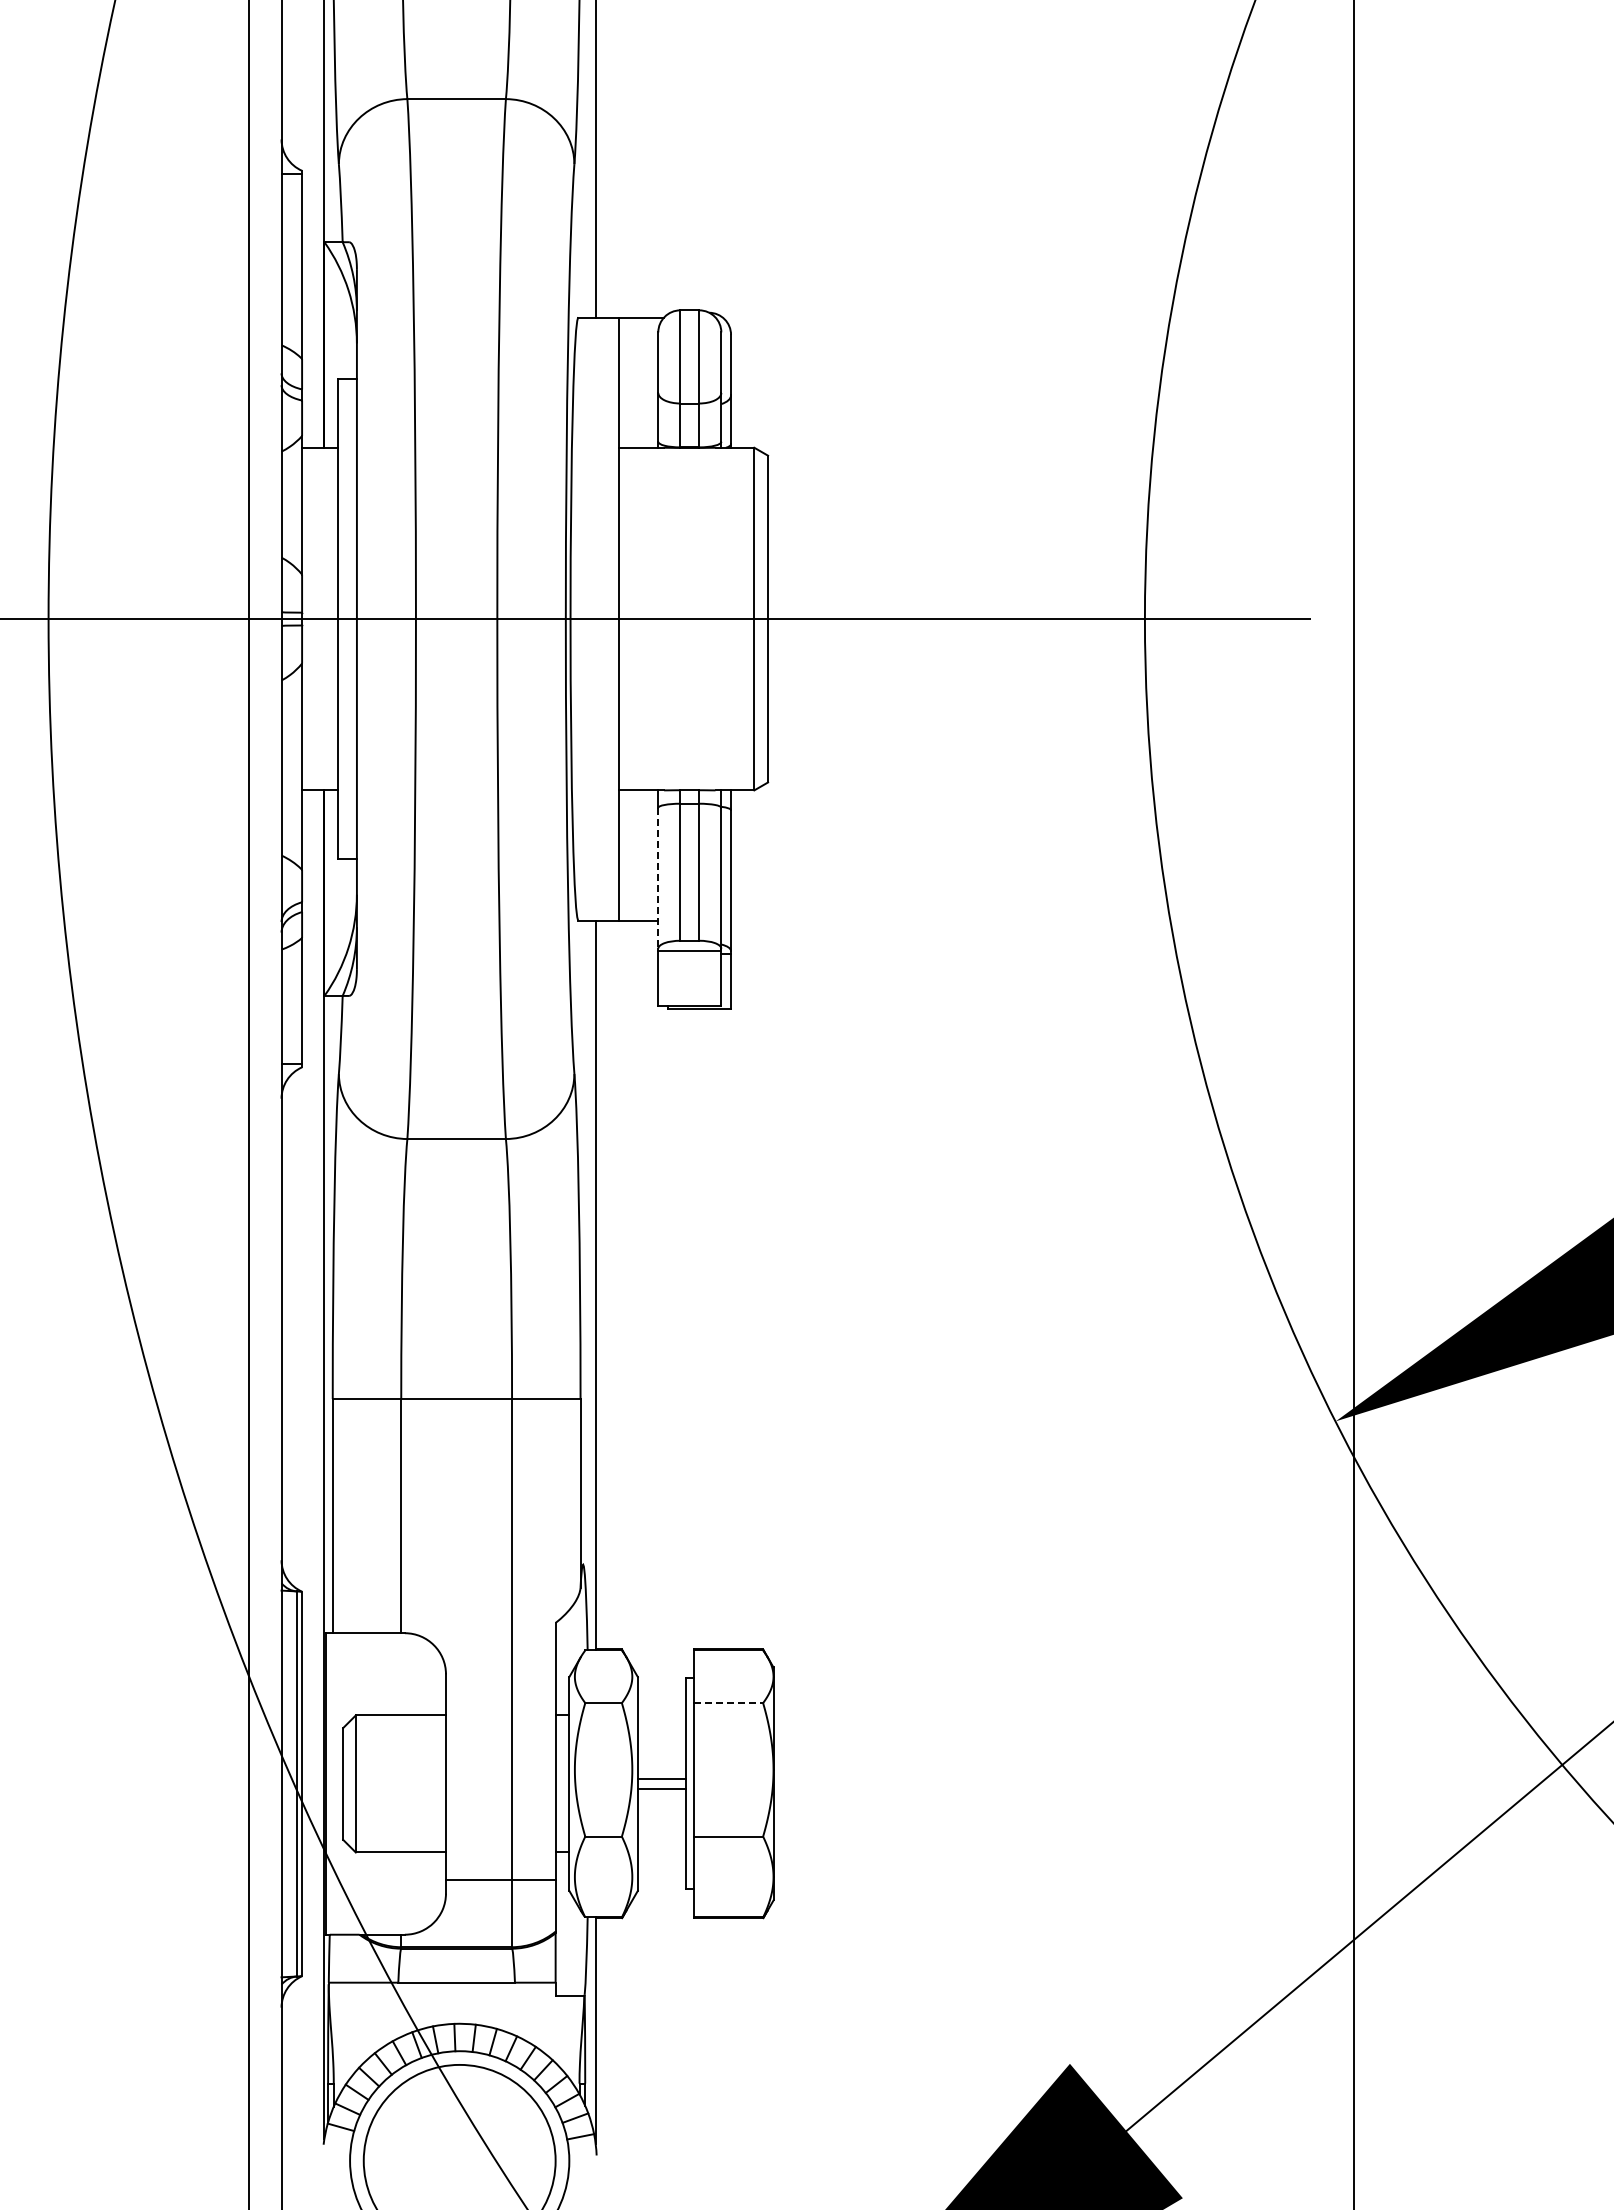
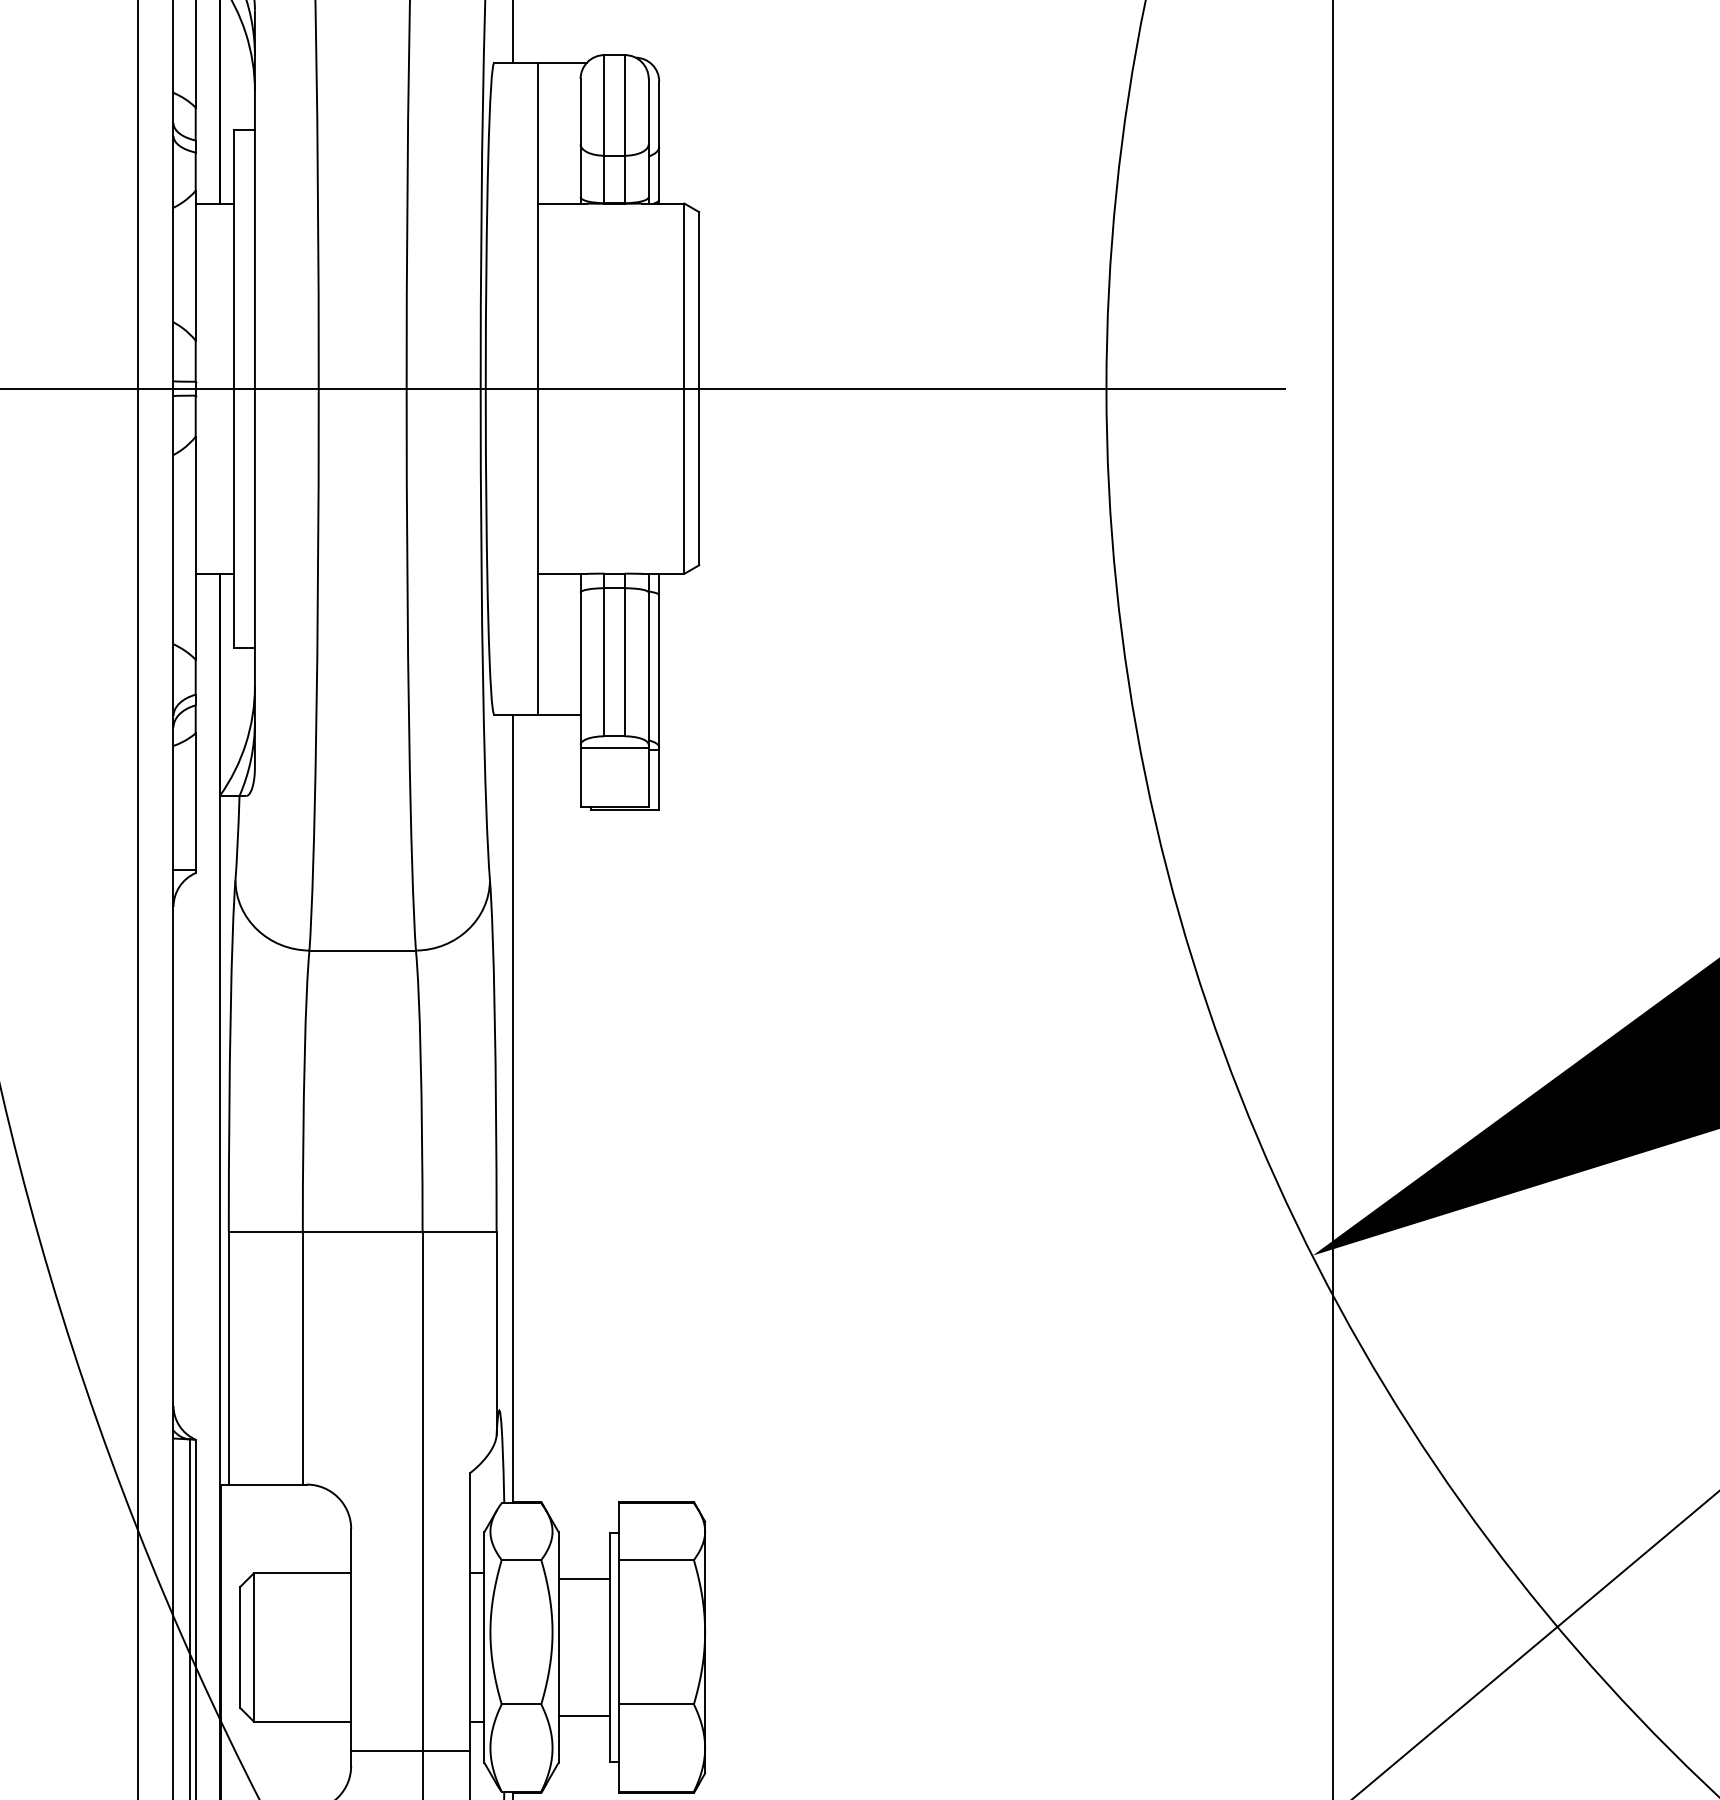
line: (658, 878) -> (580, 669), dashed -> solid
line: (728, 1703) -> (656, 1560), dashed -> solid
line: (661, 1779) -> (584, 1579), moved
line: (661, 1788) -> (584, 1715), moved

